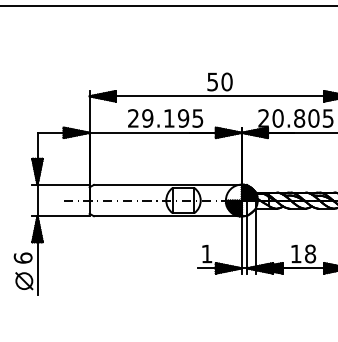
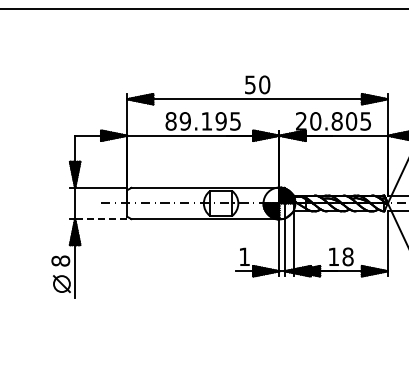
text: (132, 118) -> (170, 121), 29.195 -> 89.195
line: (62, 216) -> (100, 219), solid -> dashed
text: (22, 257) -> (60, 260), 6 -> 8

